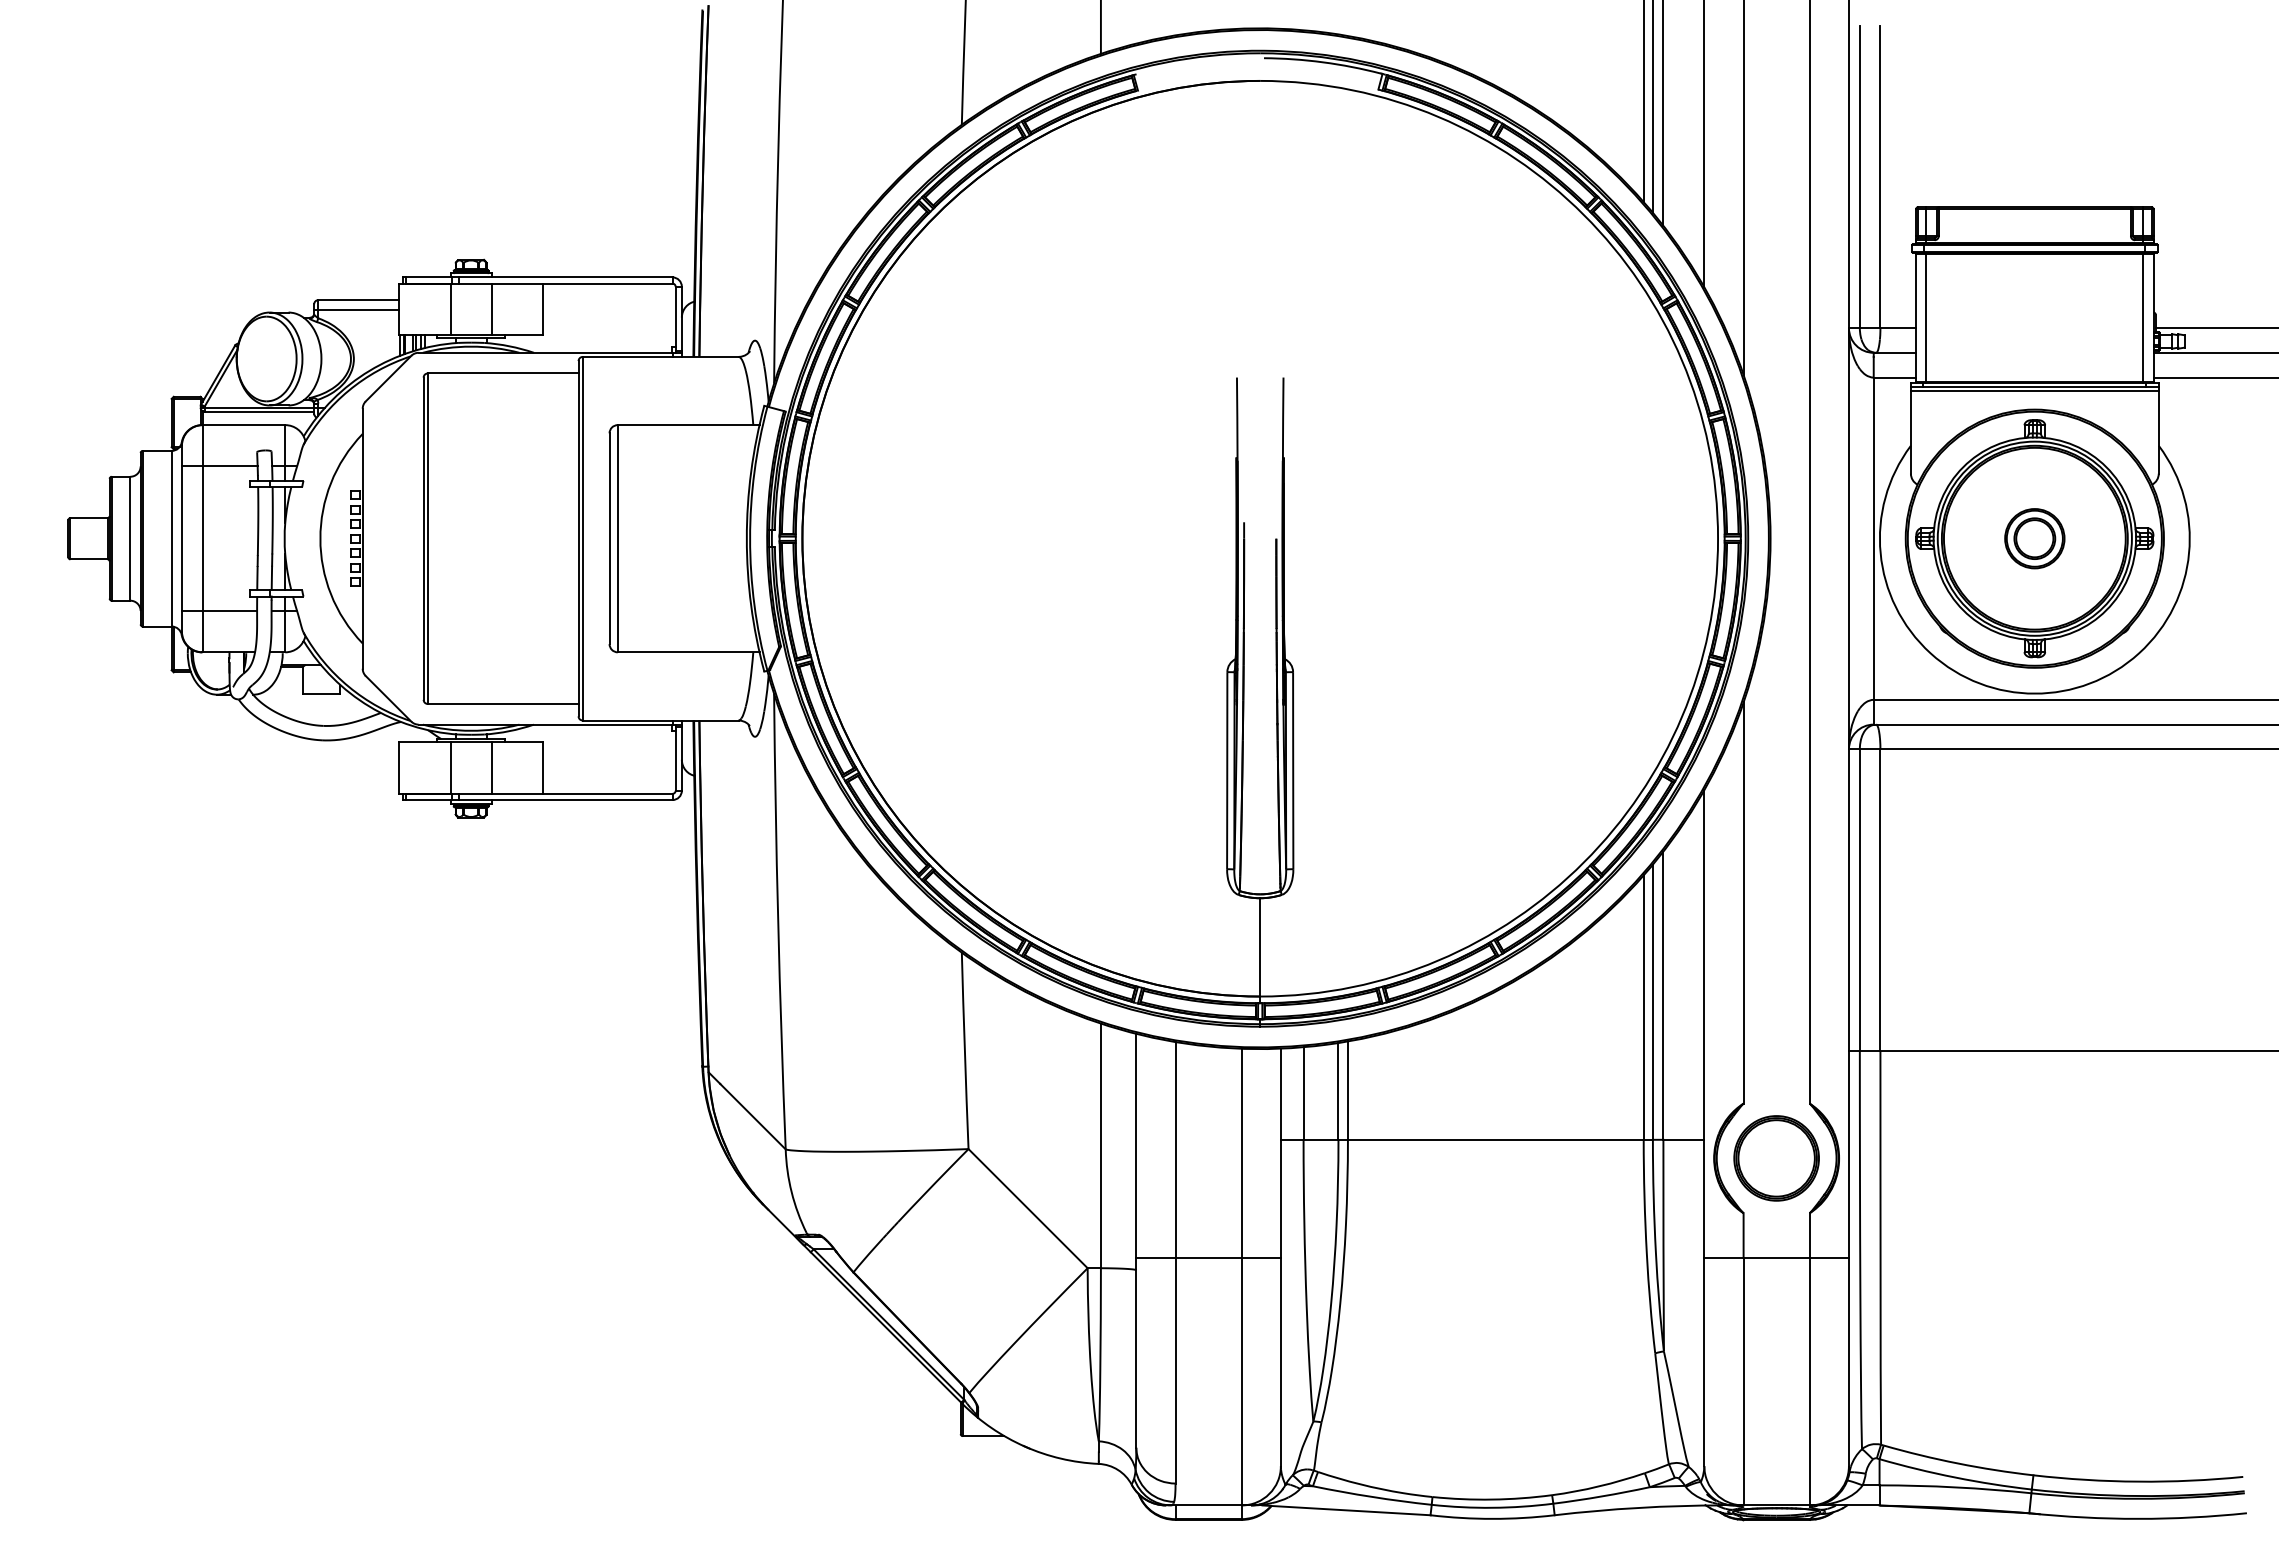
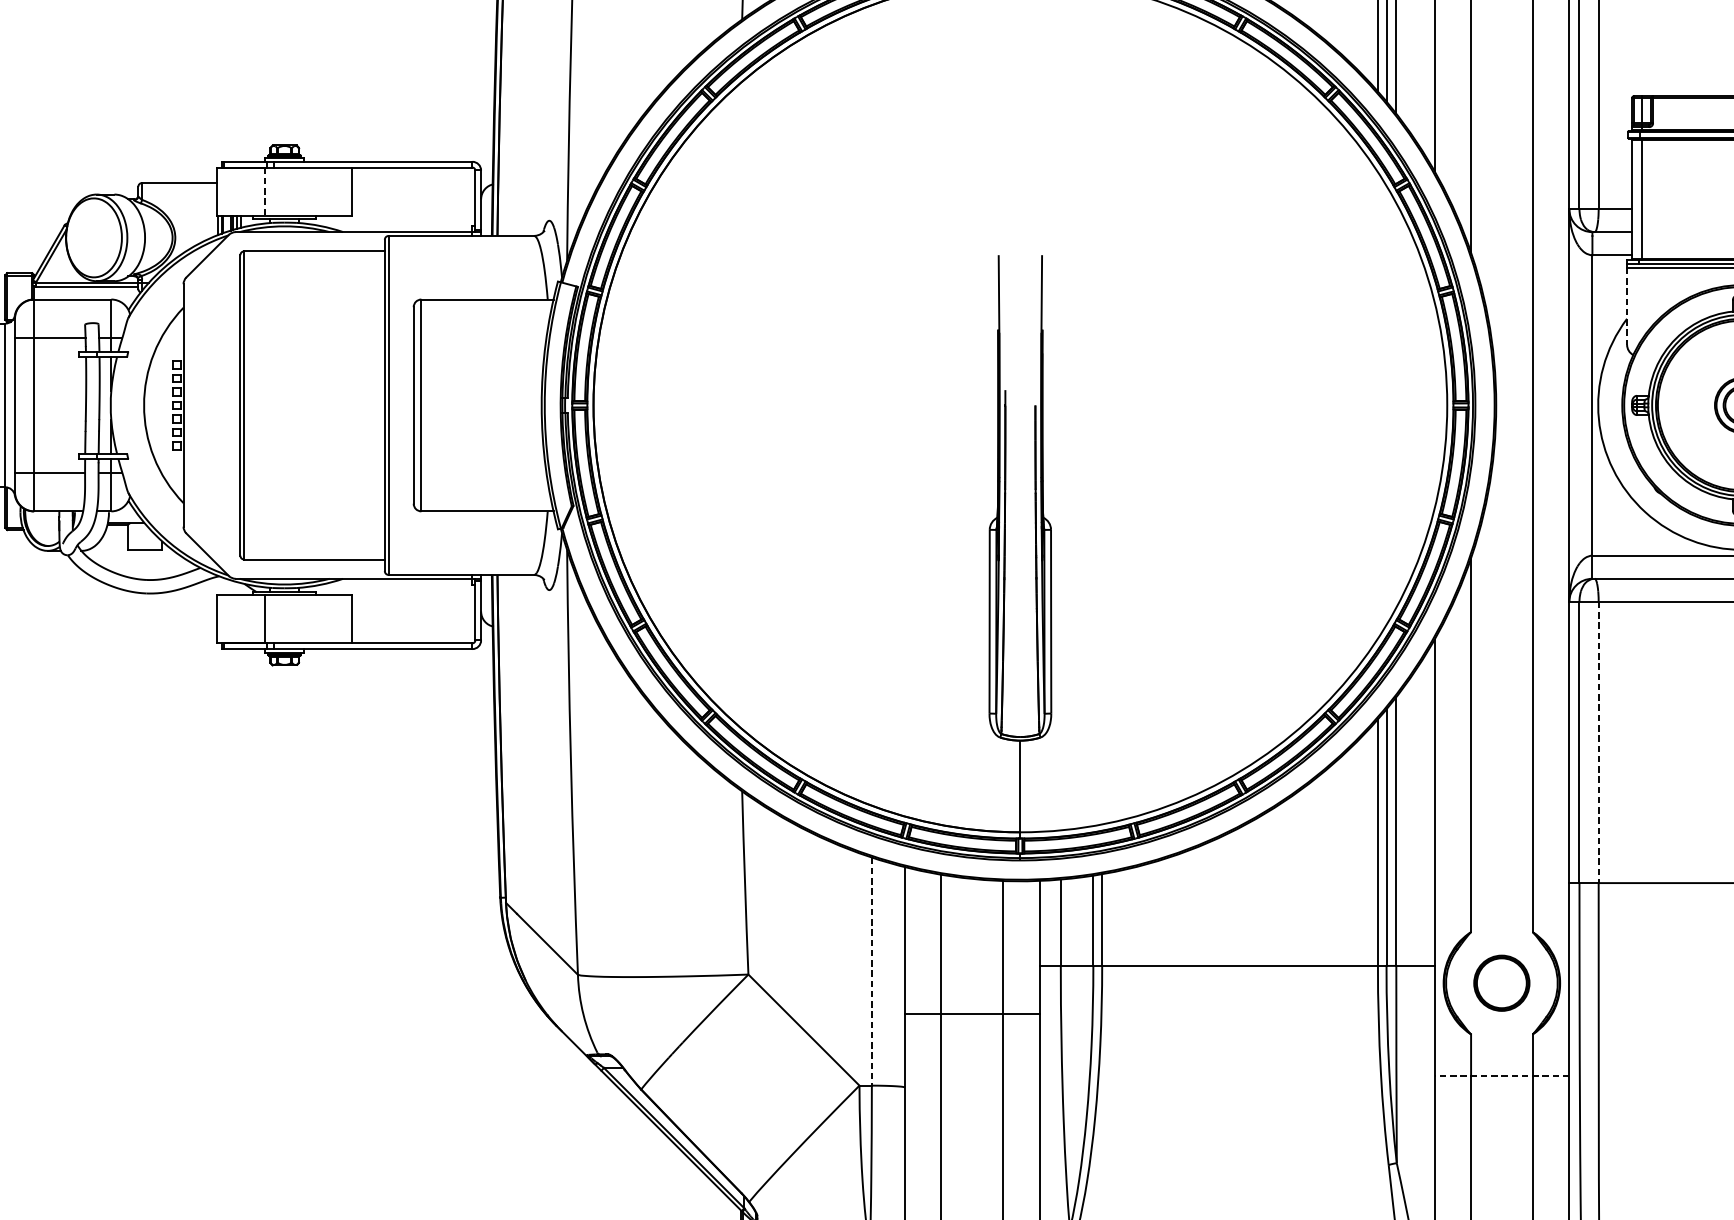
line: (450, 309) -> (265, 191), solid -> dashed
line: (491, 309) -> (303, 191), removed
line: (356, 310) -> (177, 192), removed
line: (1910, 432) -> (1626, 306), solid -> dashed
line: (491, 767) -> (303, 618), removed
line: (1880, 900) -> (1598, 742), solid -> dashed
line: (1100, 1146) -> (871, 972), solid -> dashed
part: (1776, 1158) -> (1501, 983), size x0.7
line: (1208, 1257) -> (972, 1014), moved
line: (1776, 1257) -> (1501, 1075), solid -> dashed

